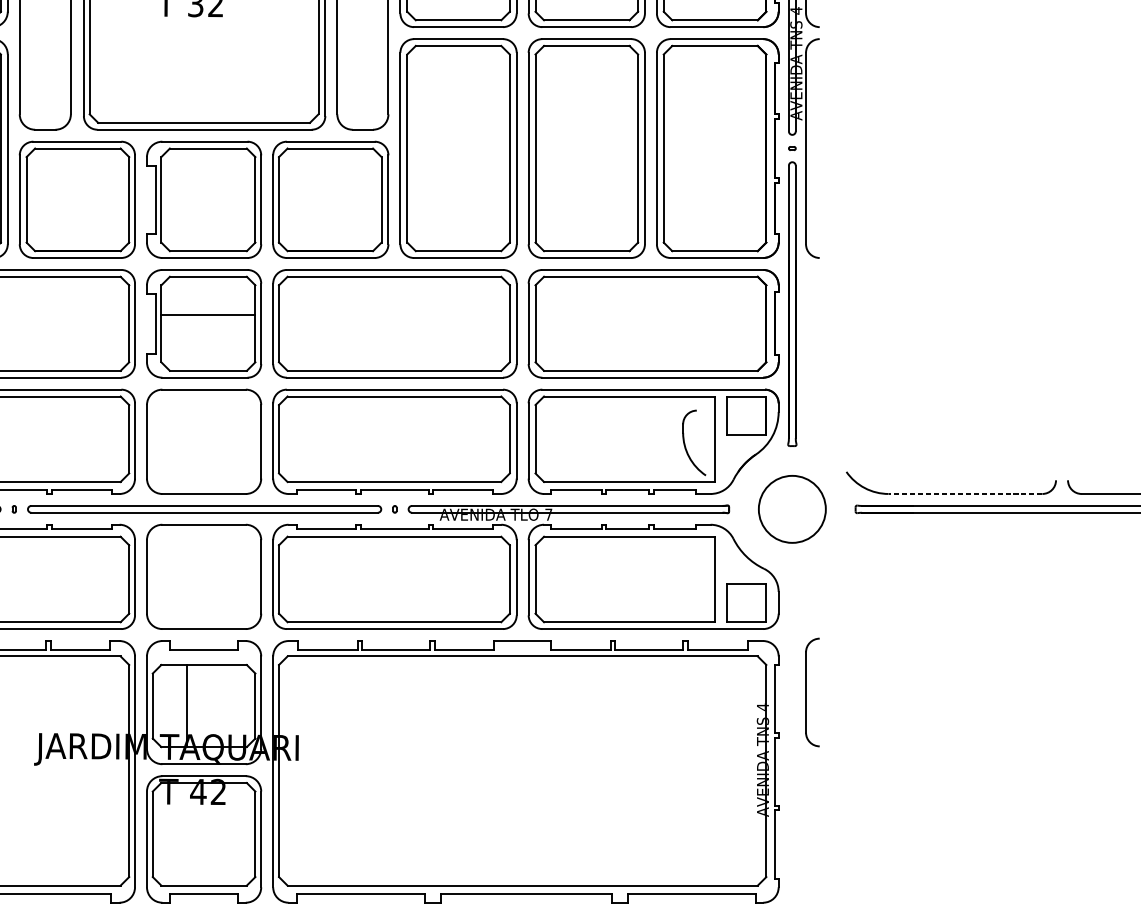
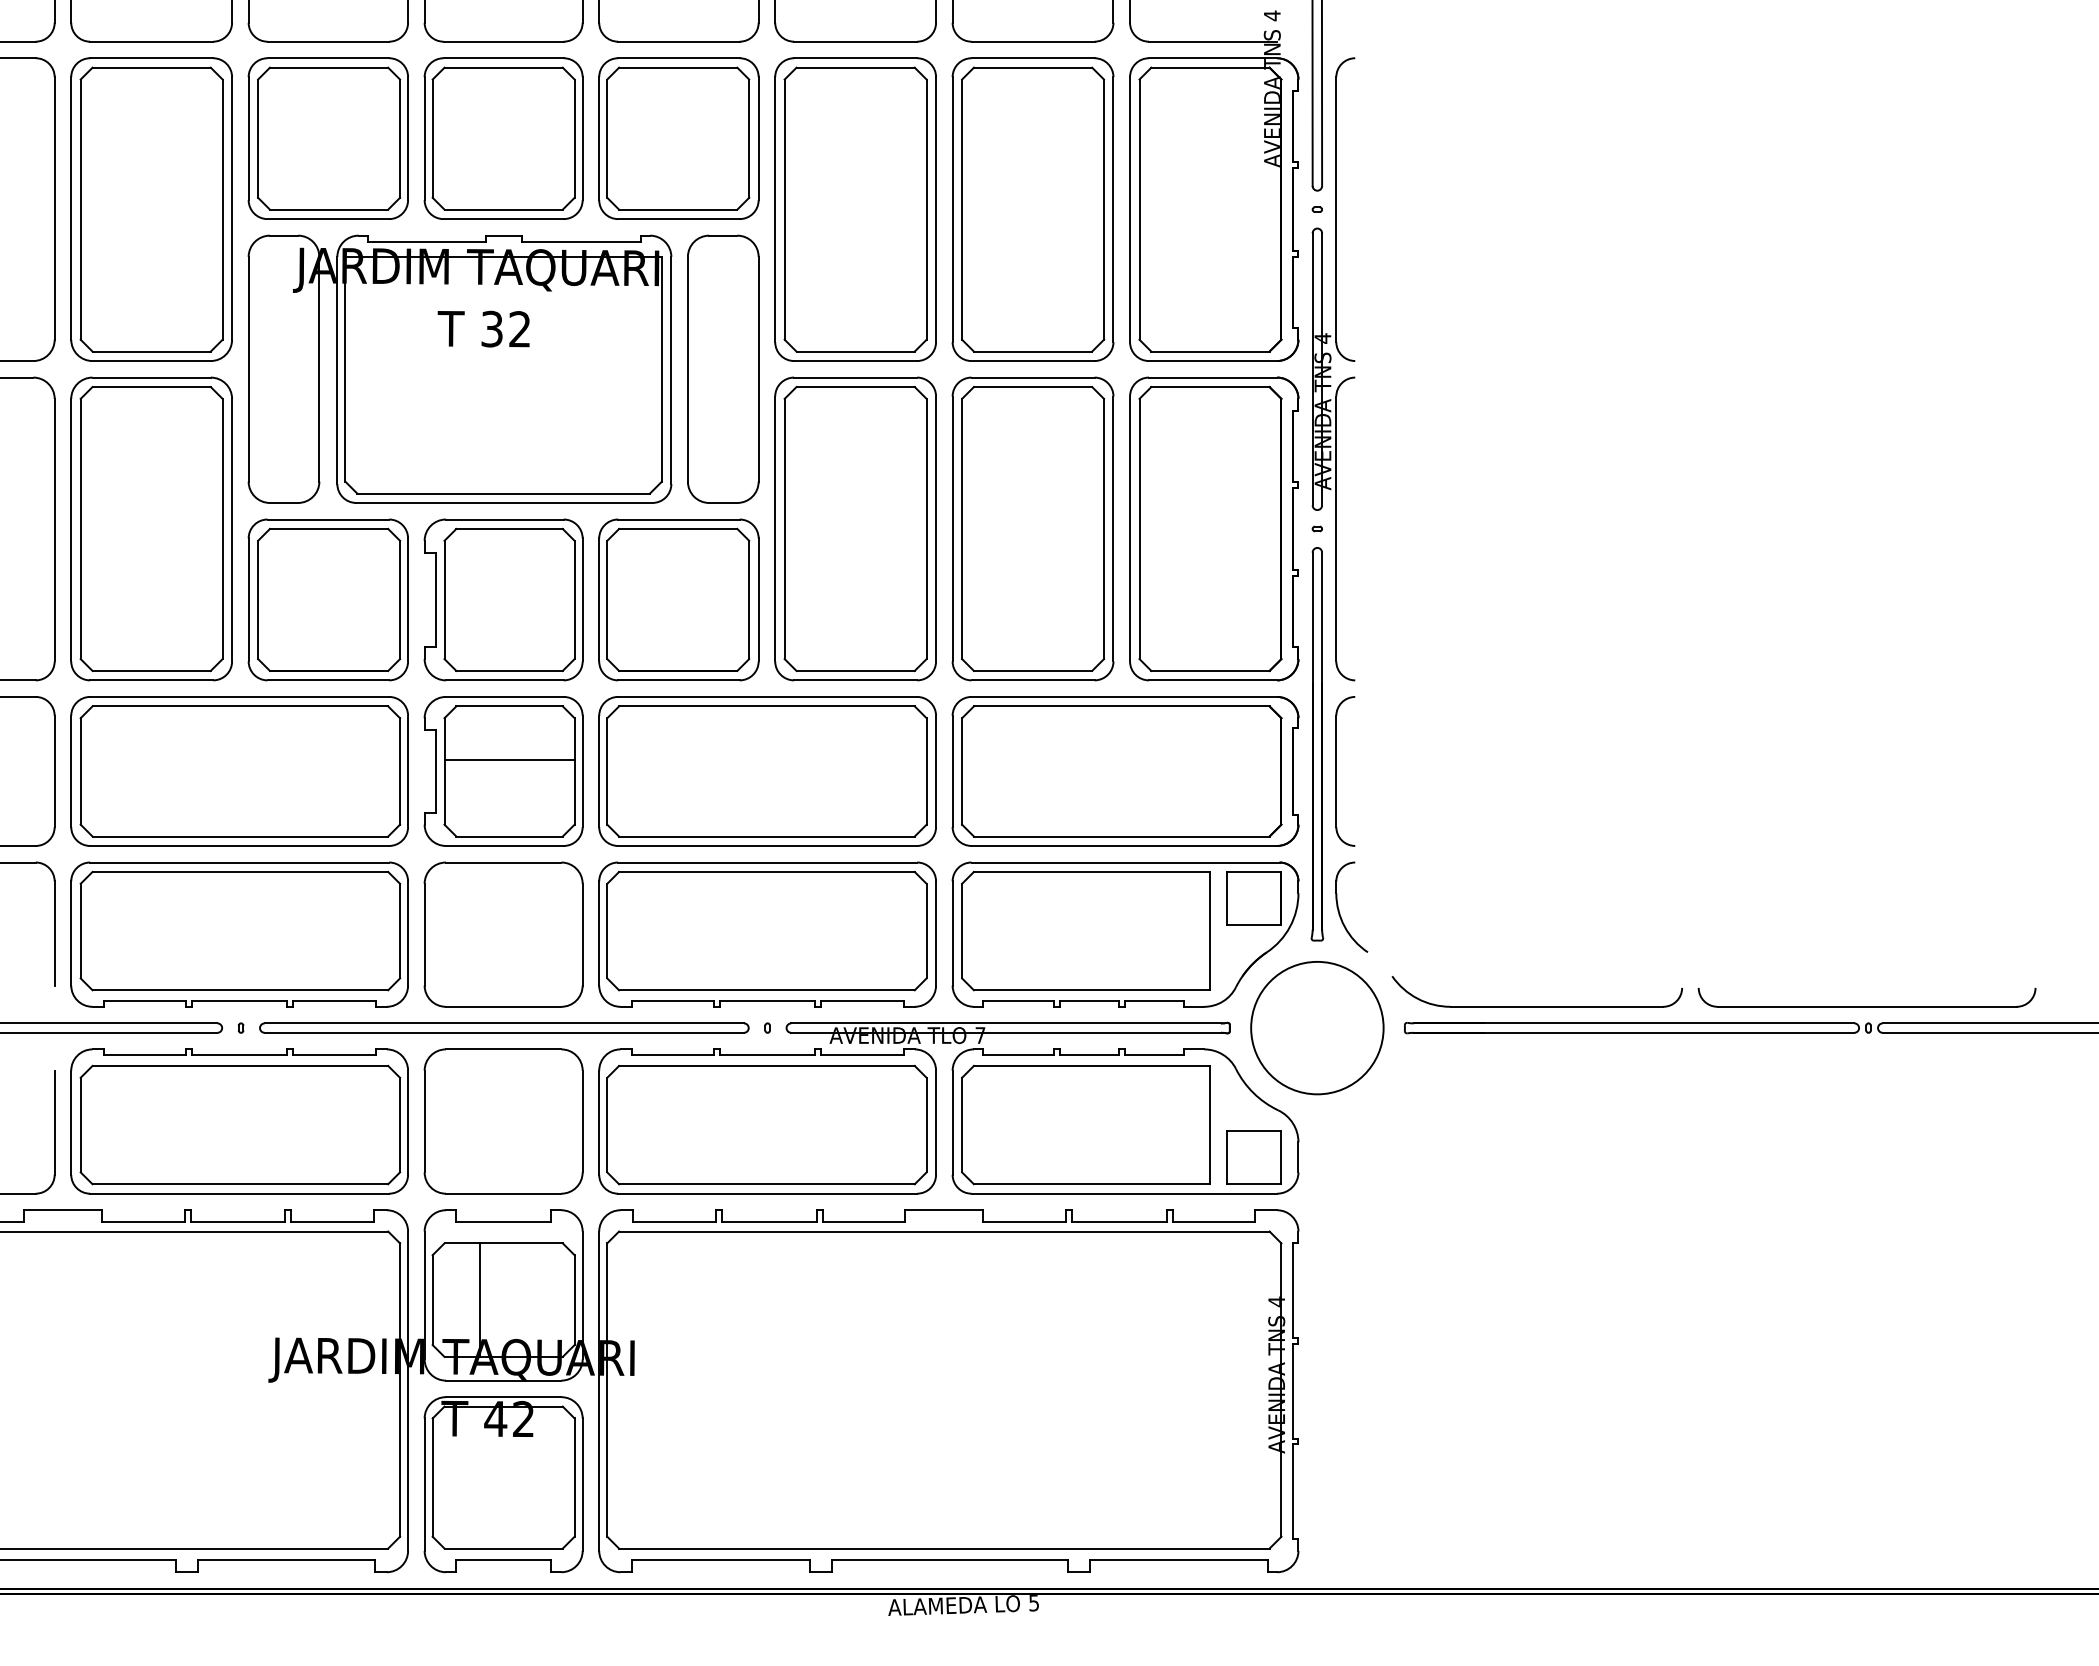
part: (685, 444) -> (1339, 909), moved
line: (965, 493) -> (1556, 1006), dashed -> solid
circle: (792, 508) -> (1317, 1027), size x1.43
part: (806, 692) -> (1336, 771), moved

